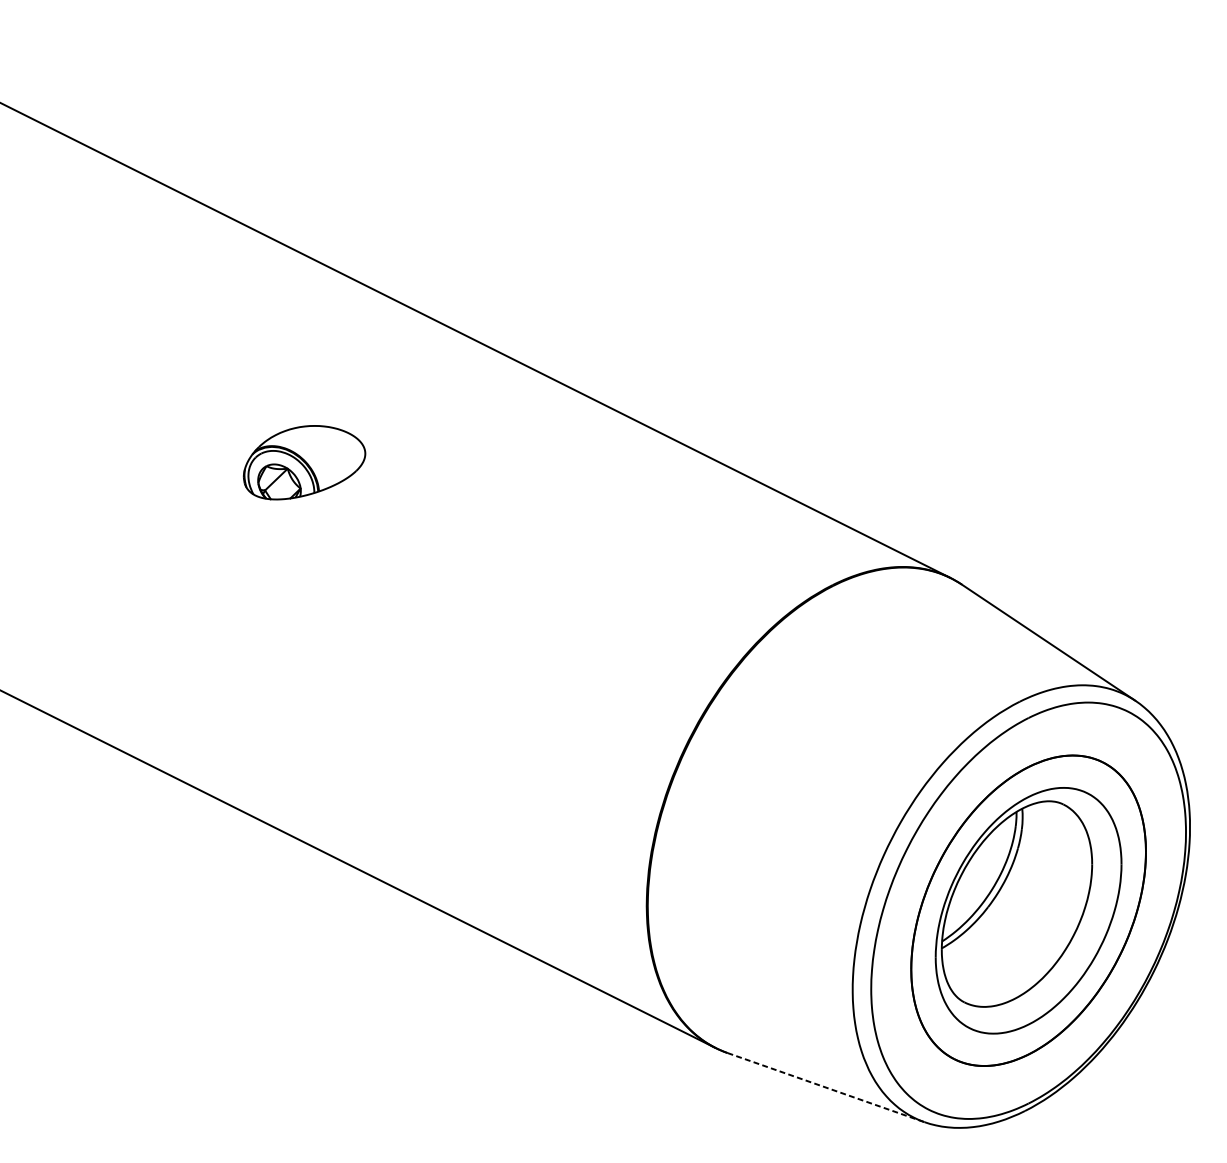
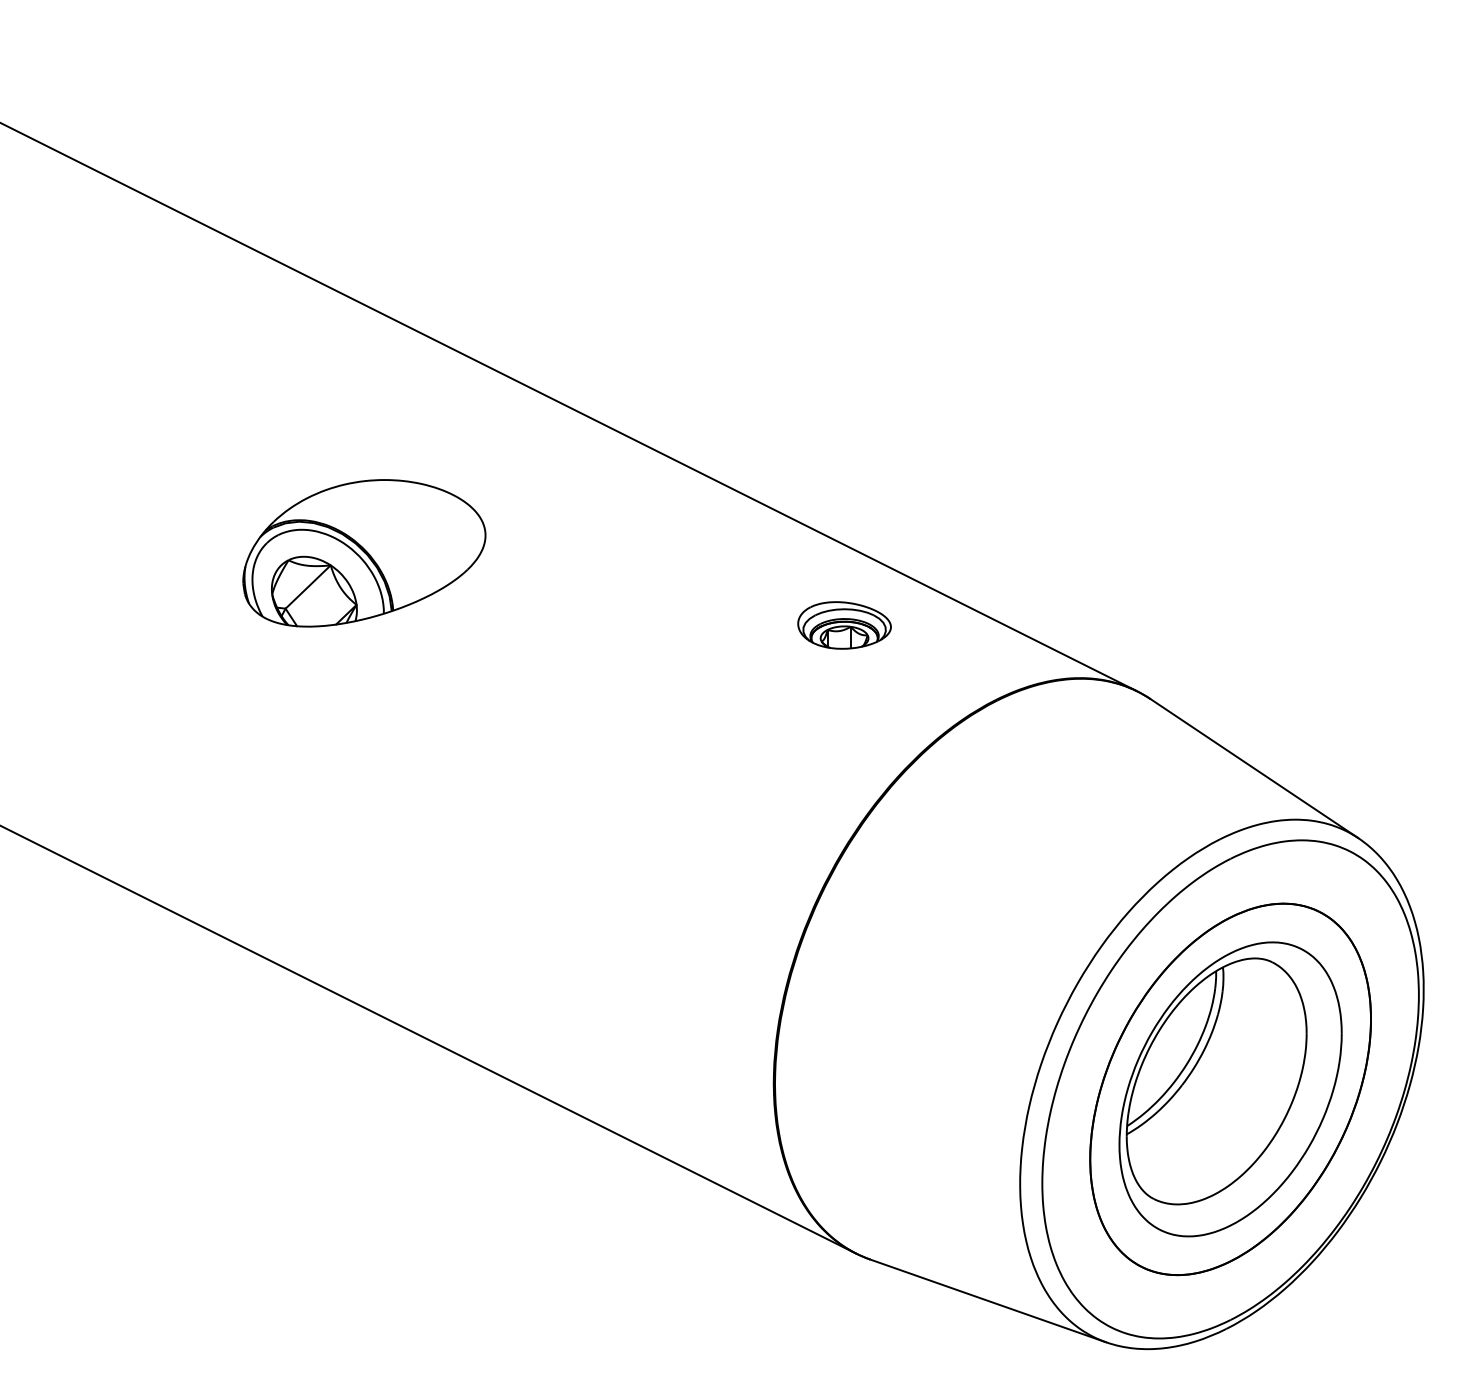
part: (304, 462) -> (364, 553), size x1.67
part: (705, 522) -> (844, 625), added
line: (826, 1087) -> (988, 1300), dashed -> solid

